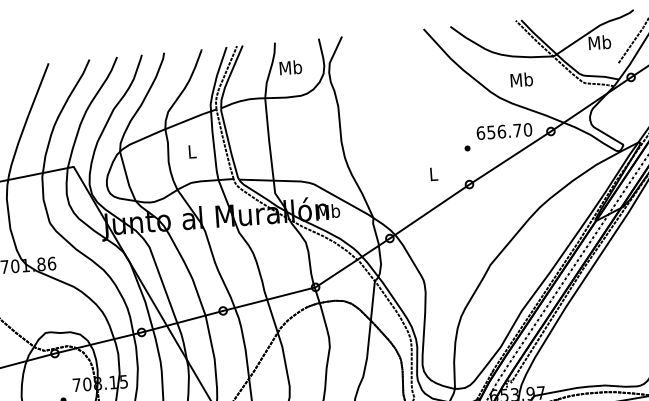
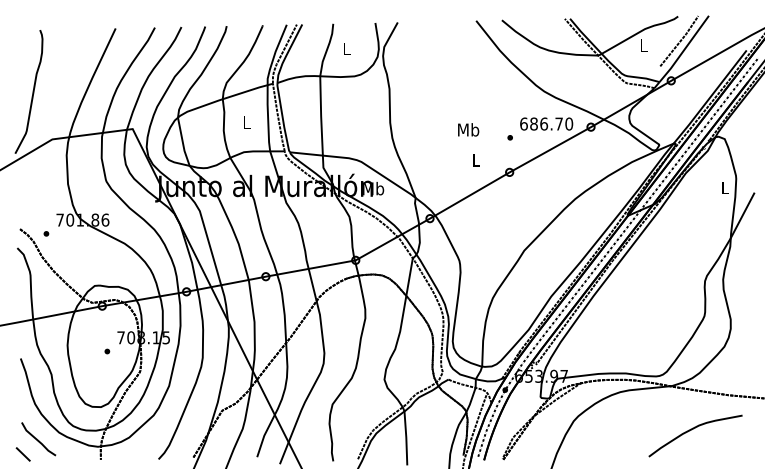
text: (599, 42) -> (643, 45), Mb -> L
text: (290, 67) -> (346, 48), Mb -> L
text: (521, 79) -> (468, 129), moved
text: (490, 131) -> (533, 123), 656.70 -> 686.70

